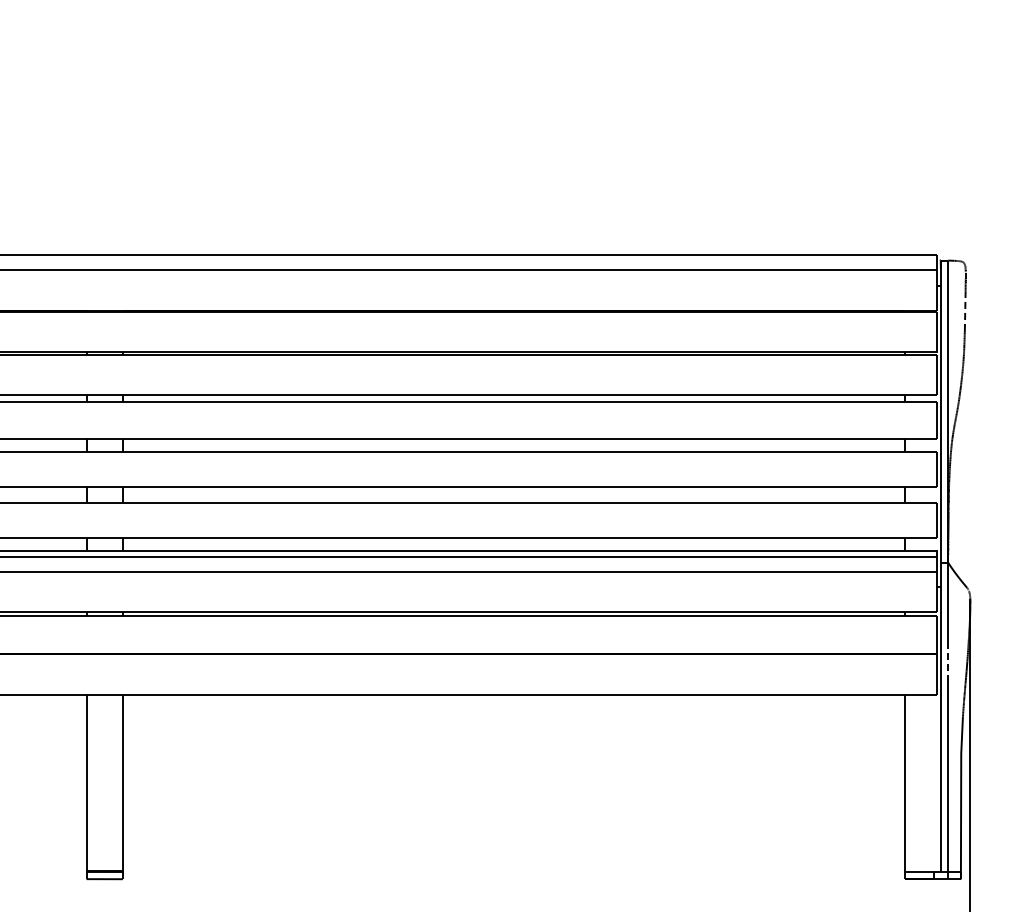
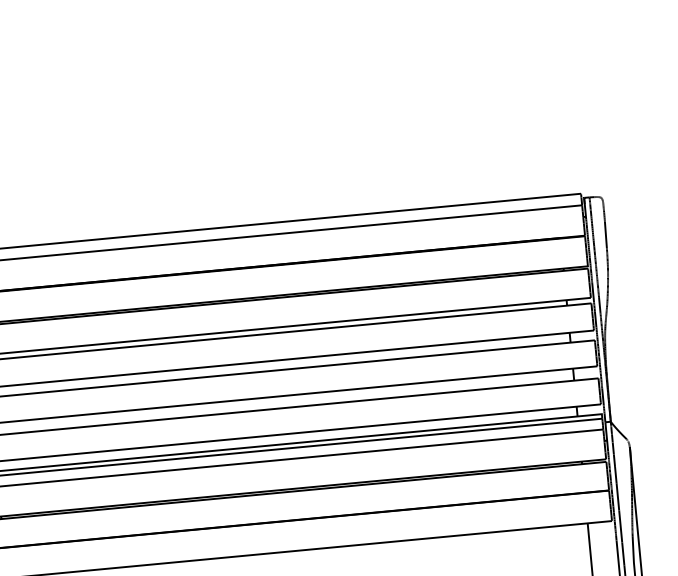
line: (965, 312) -> (606, 234), dashed -> solid
line: (948, 663) -> (618, 496), dashed -> solid

